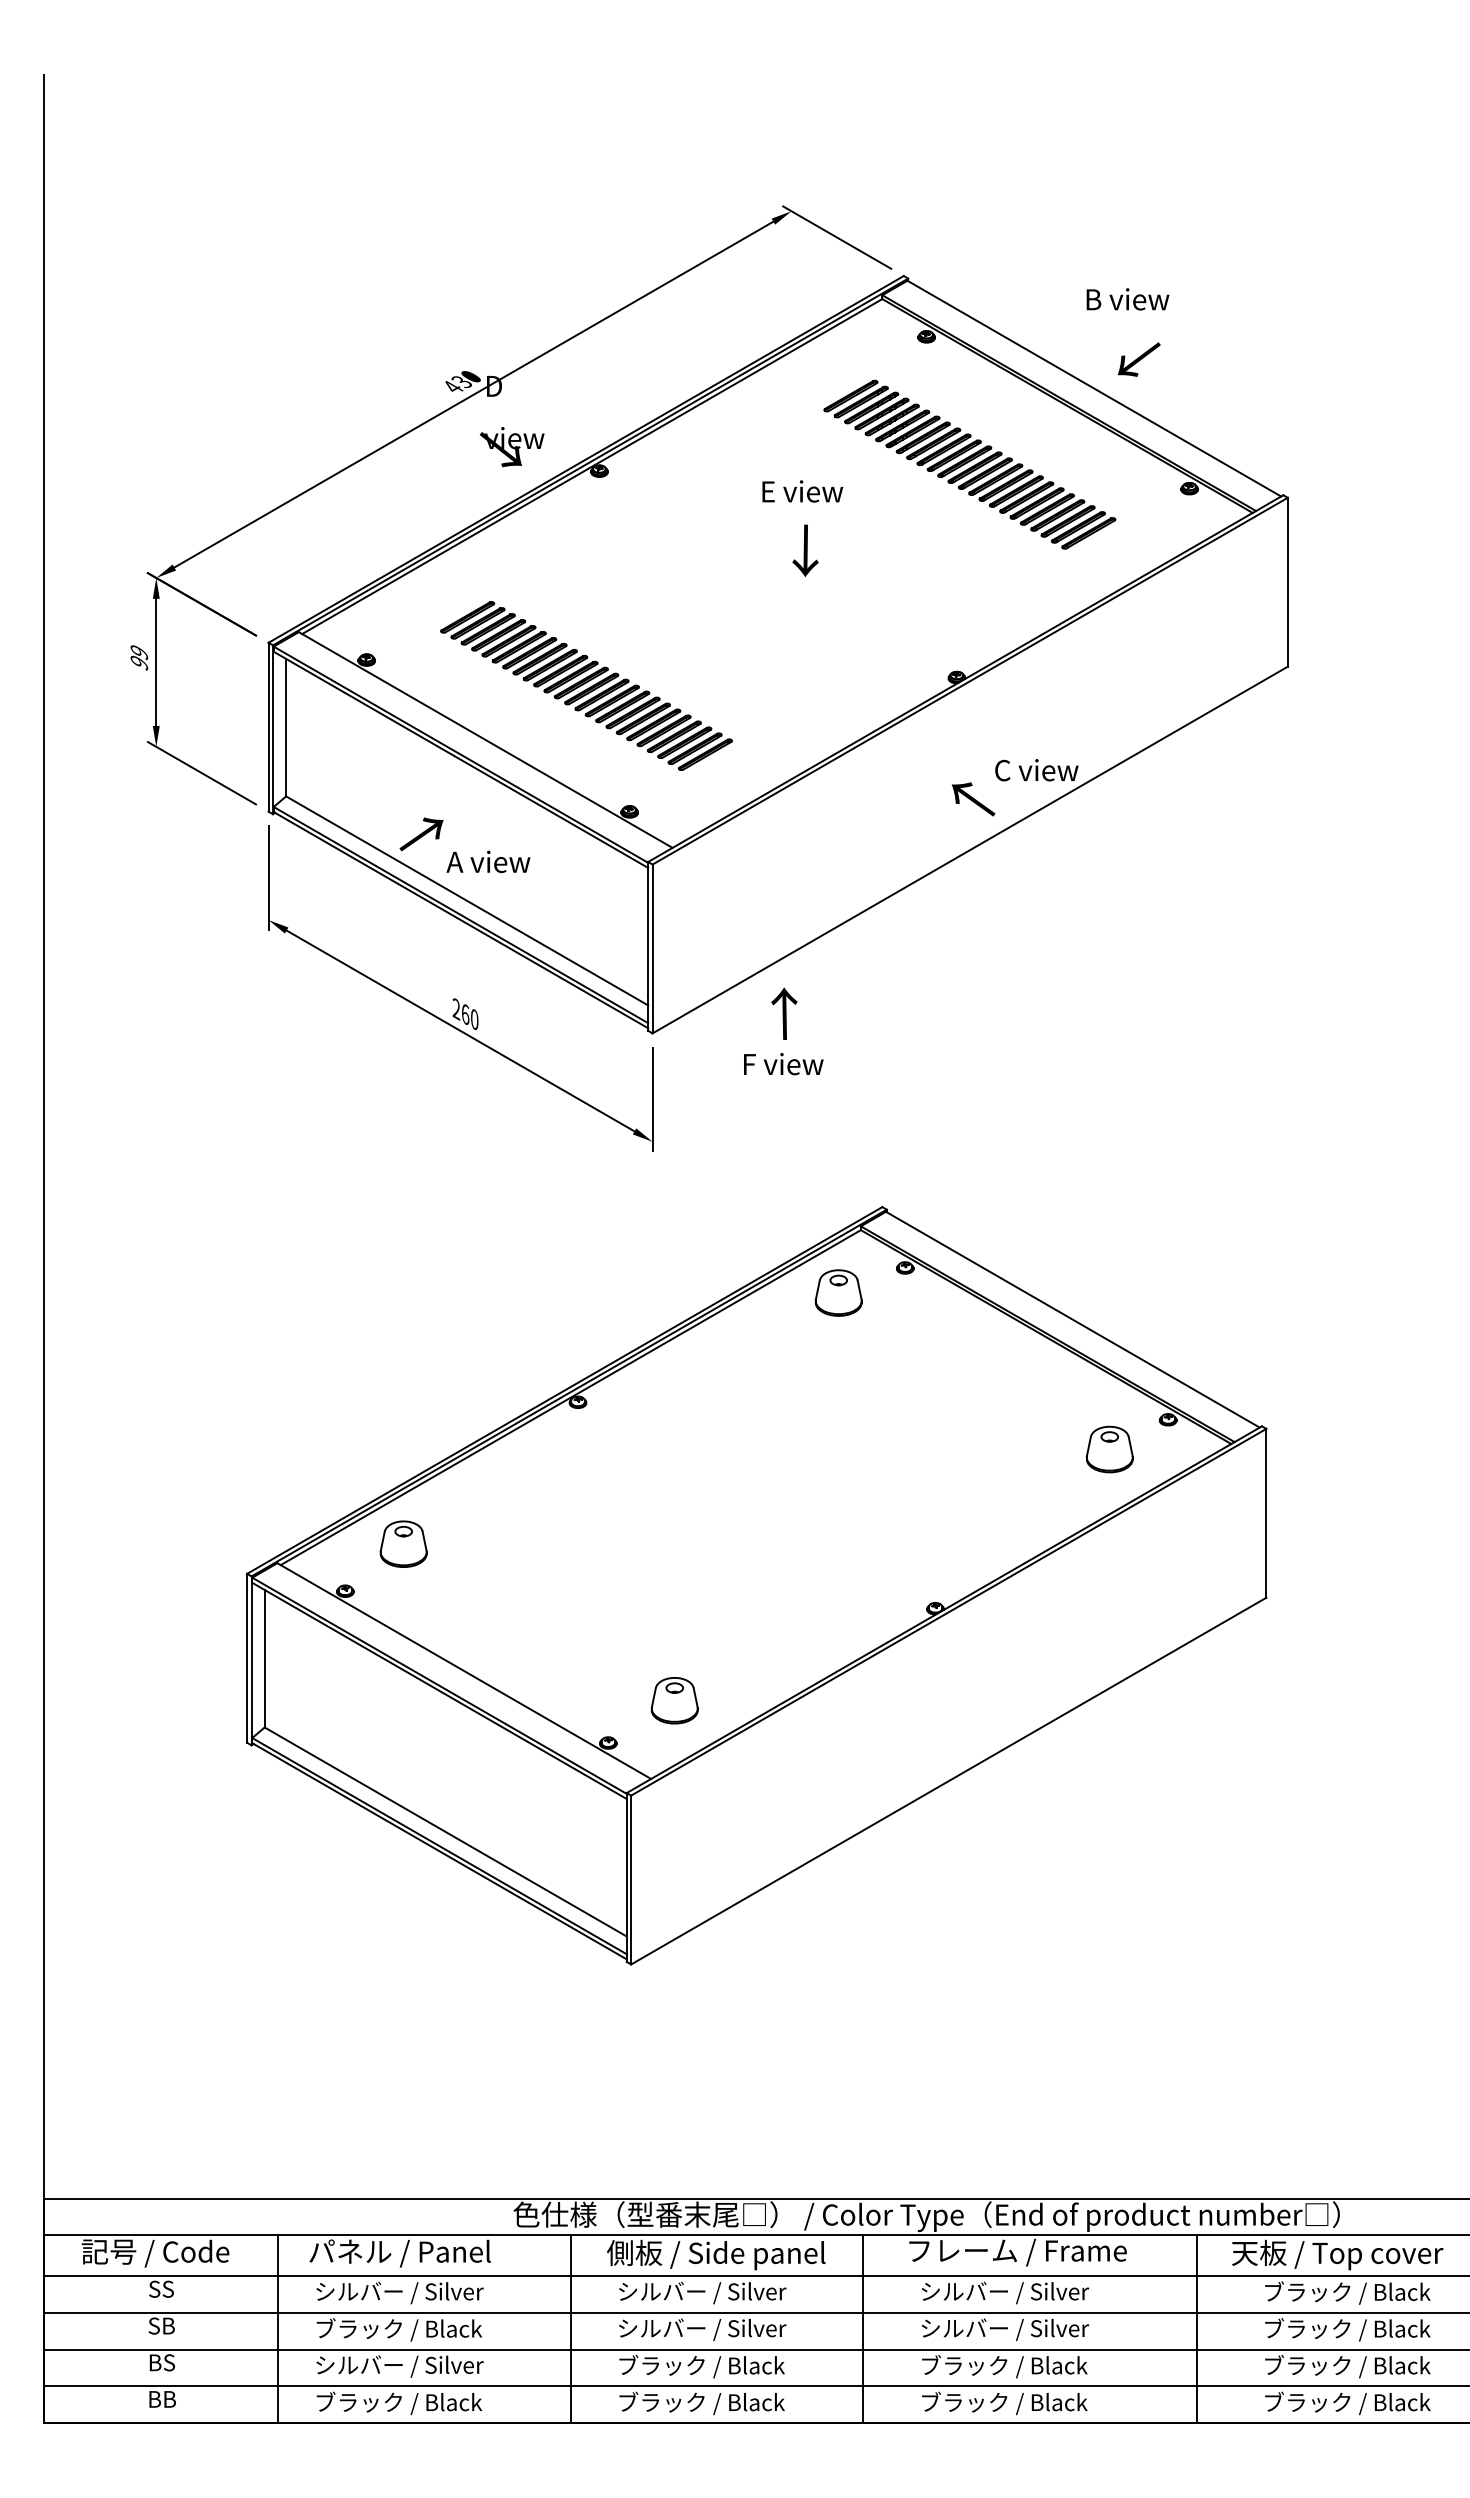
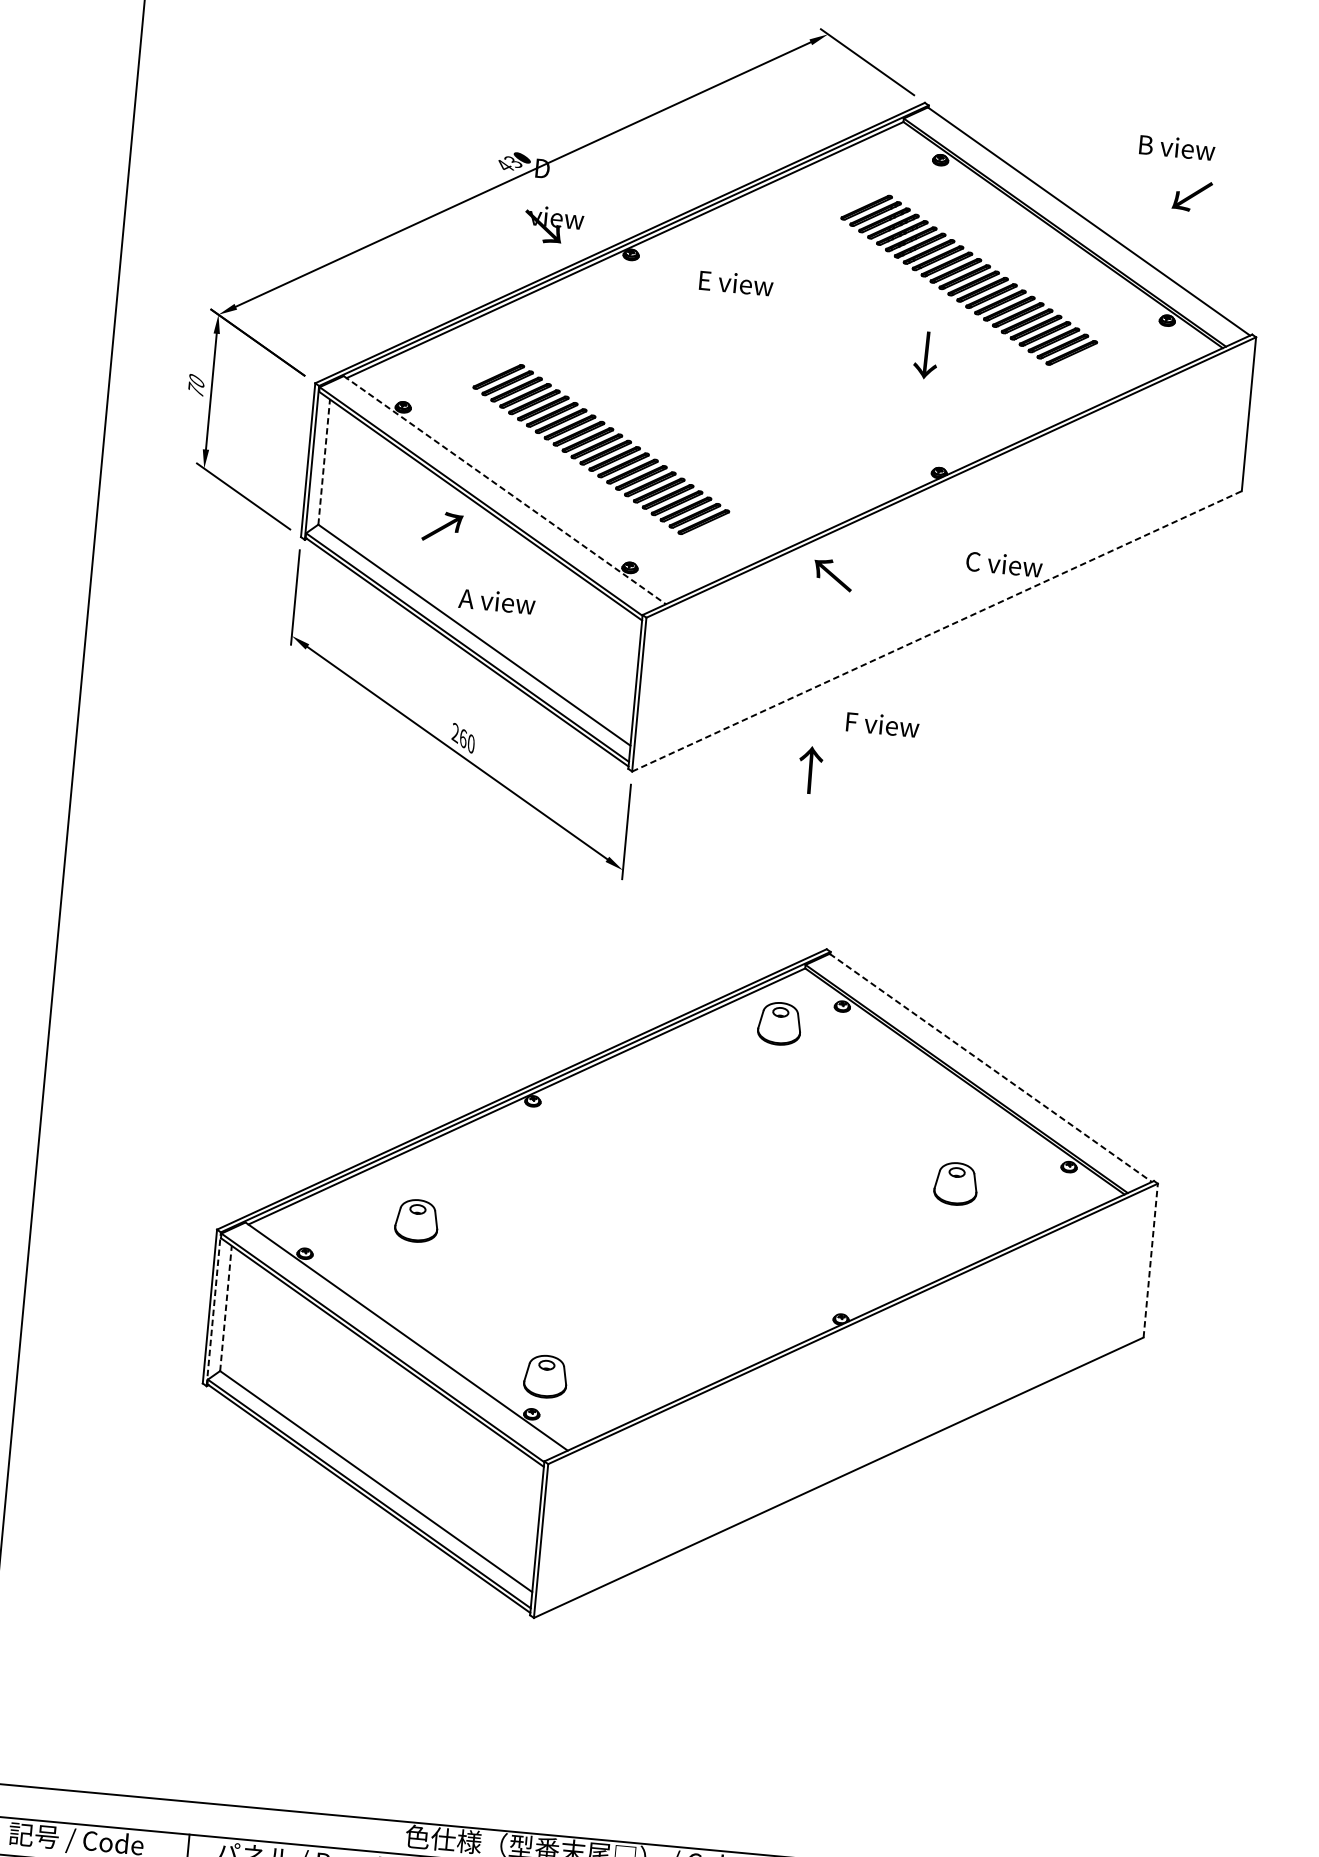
text: (1127, 299) -> (1176, 147), moved
text: (1138, 359) -> (1191, 196), moved
text: (802, 491) -> (736, 283), moved
text: (805, 550) -> (926, 355), moved
text: (139, 657) -> (196, 385), 99 -> 70
line: (286, 727) -> (324, 461), solid -> dashed
line: (485, 740) -> (504, 490), solid -> dashed
text: (973, 799) -> (833, 575), moved
text: (421, 834) -> (442, 527), moved
line: (970, 850) -> (937, 631), solid -> dashed
text: (784, 1013) -> (810, 769), moved
text: (783, 1064) -> (882, 725), moved
line: (1072, 1319) -> (990, 1067), solid -> dashed
part: (1109, 1449) -> (955, 1183), moved
line: (1266, 1512) -> (1150, 1259), solid -> dashed
part: (403, 1543) -> (416, 1220), moved
line: (264, 1658) -> (225, 1308), solid -> dashed
line: (251, 1660) -> (213, 1308), solid -> dashed
part: (674, 1700) -> (545, 1376), moved

